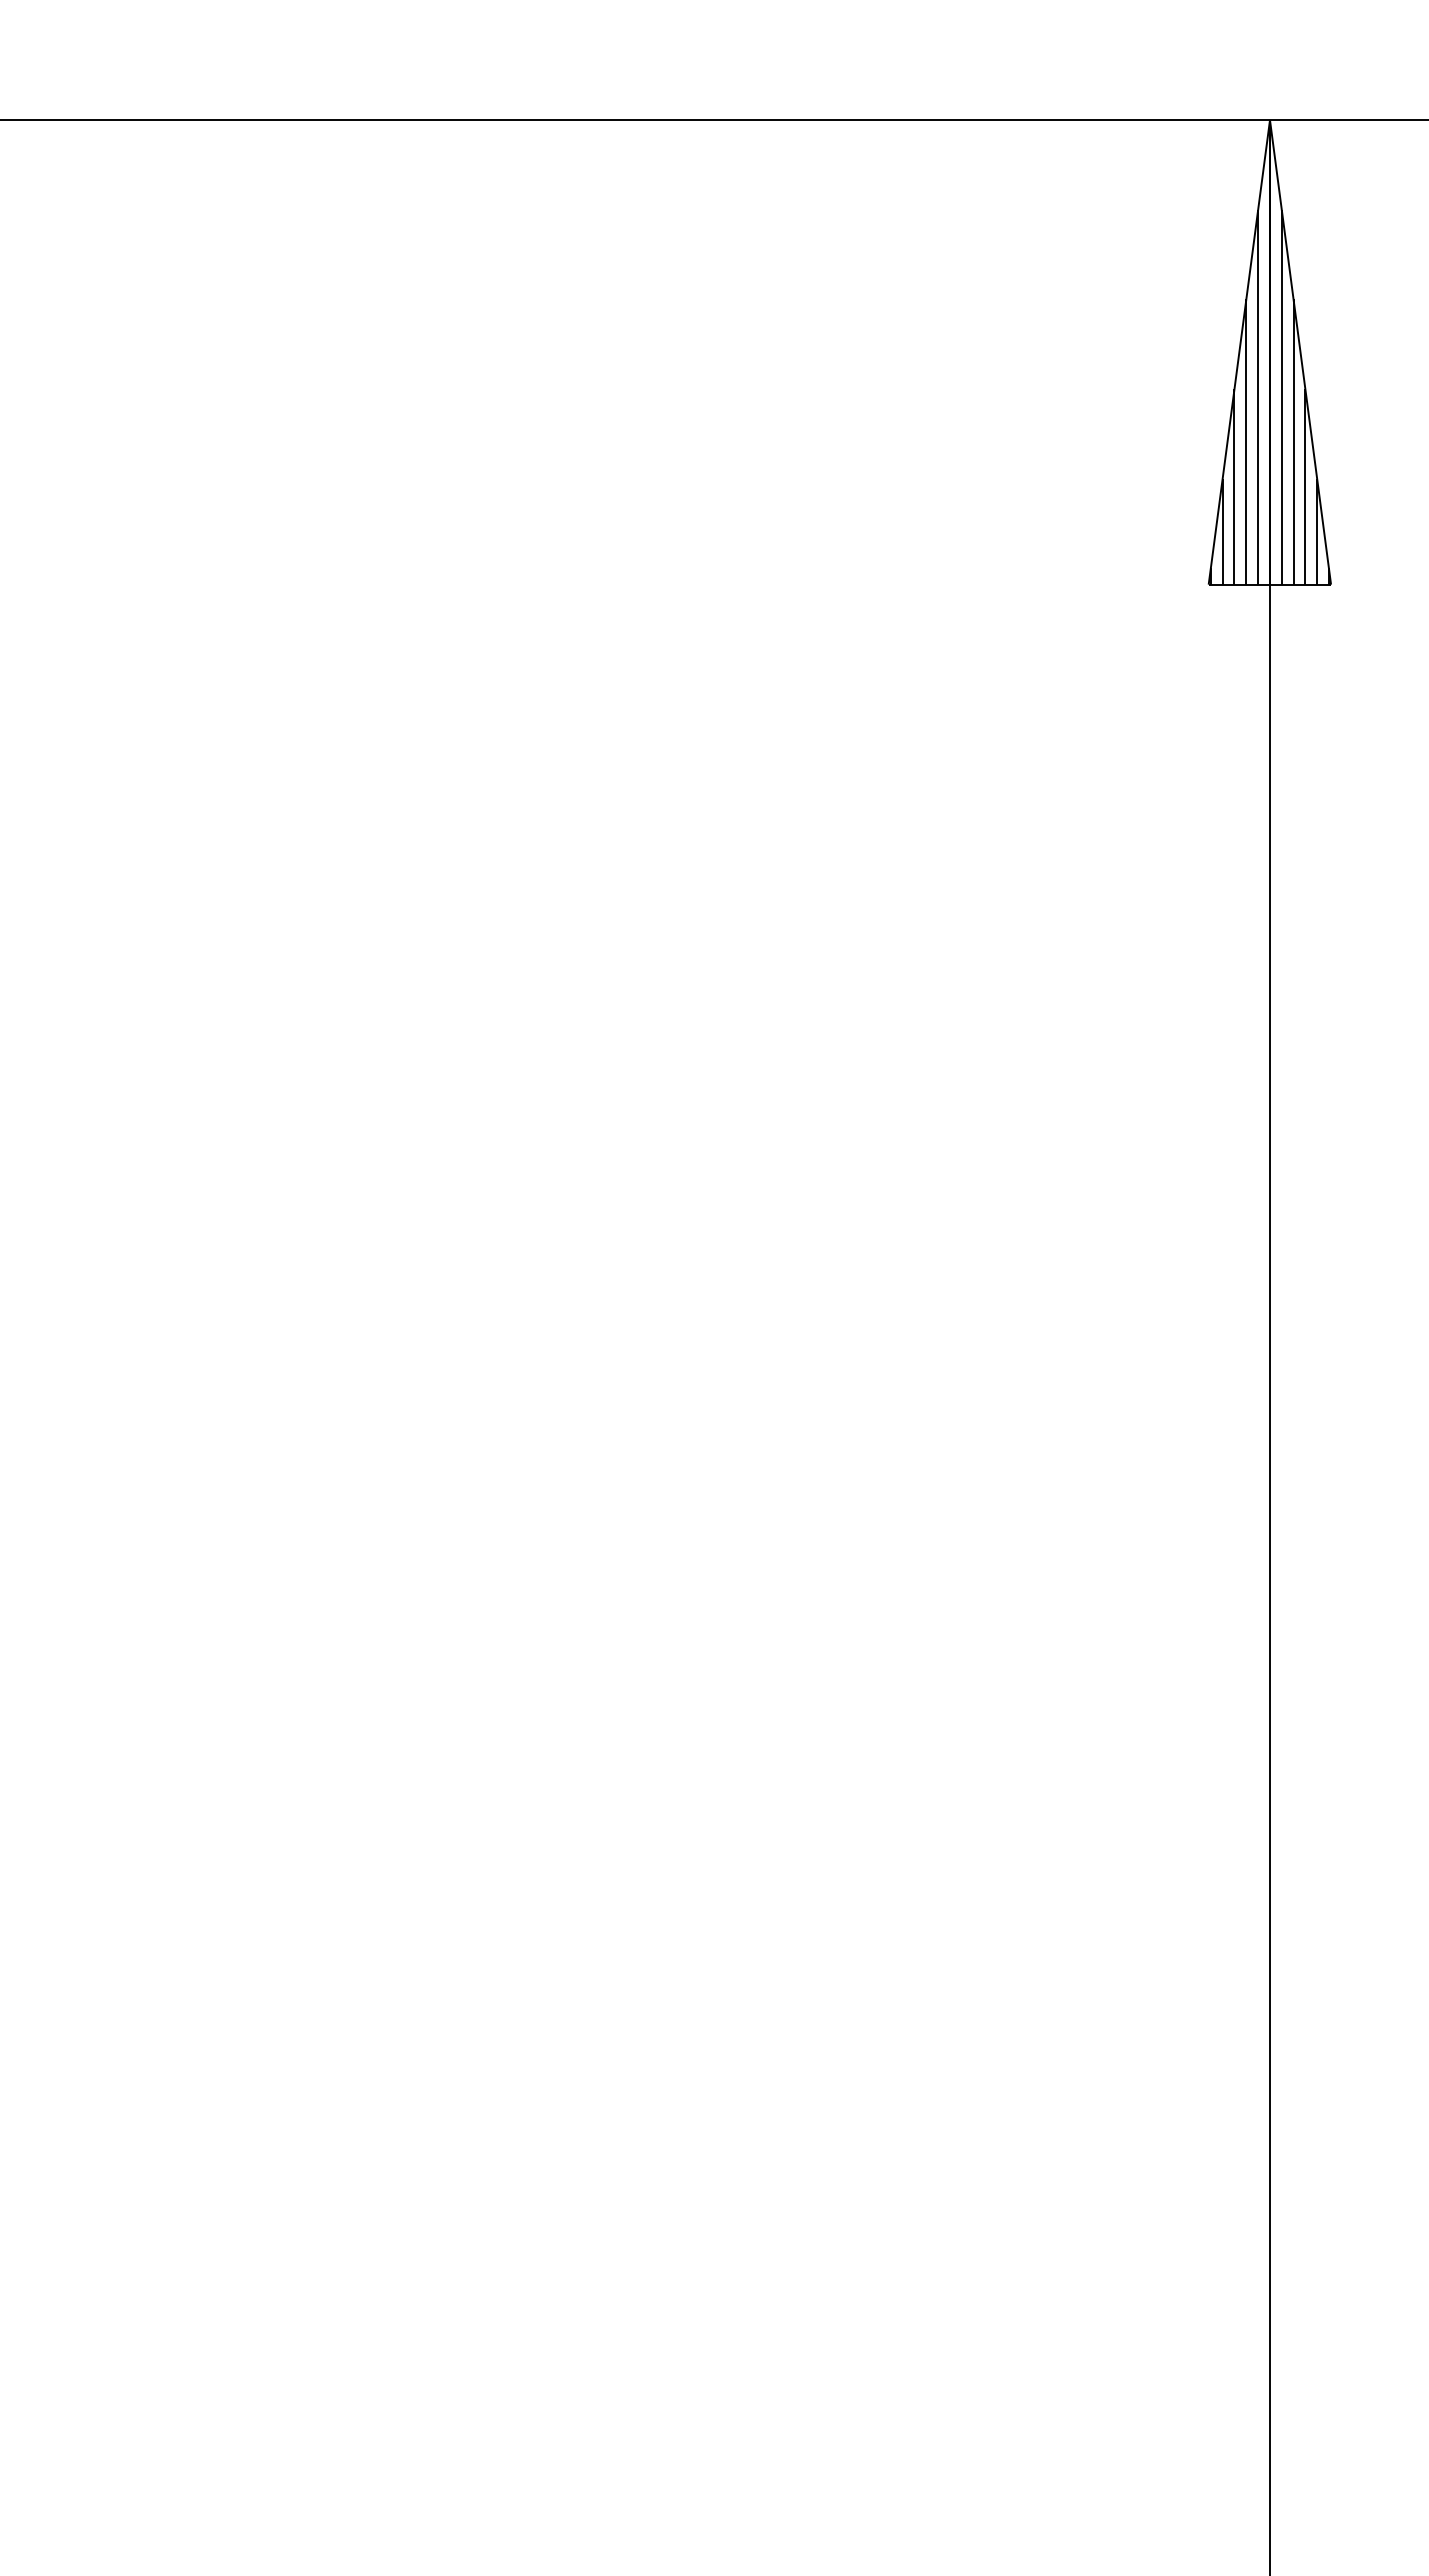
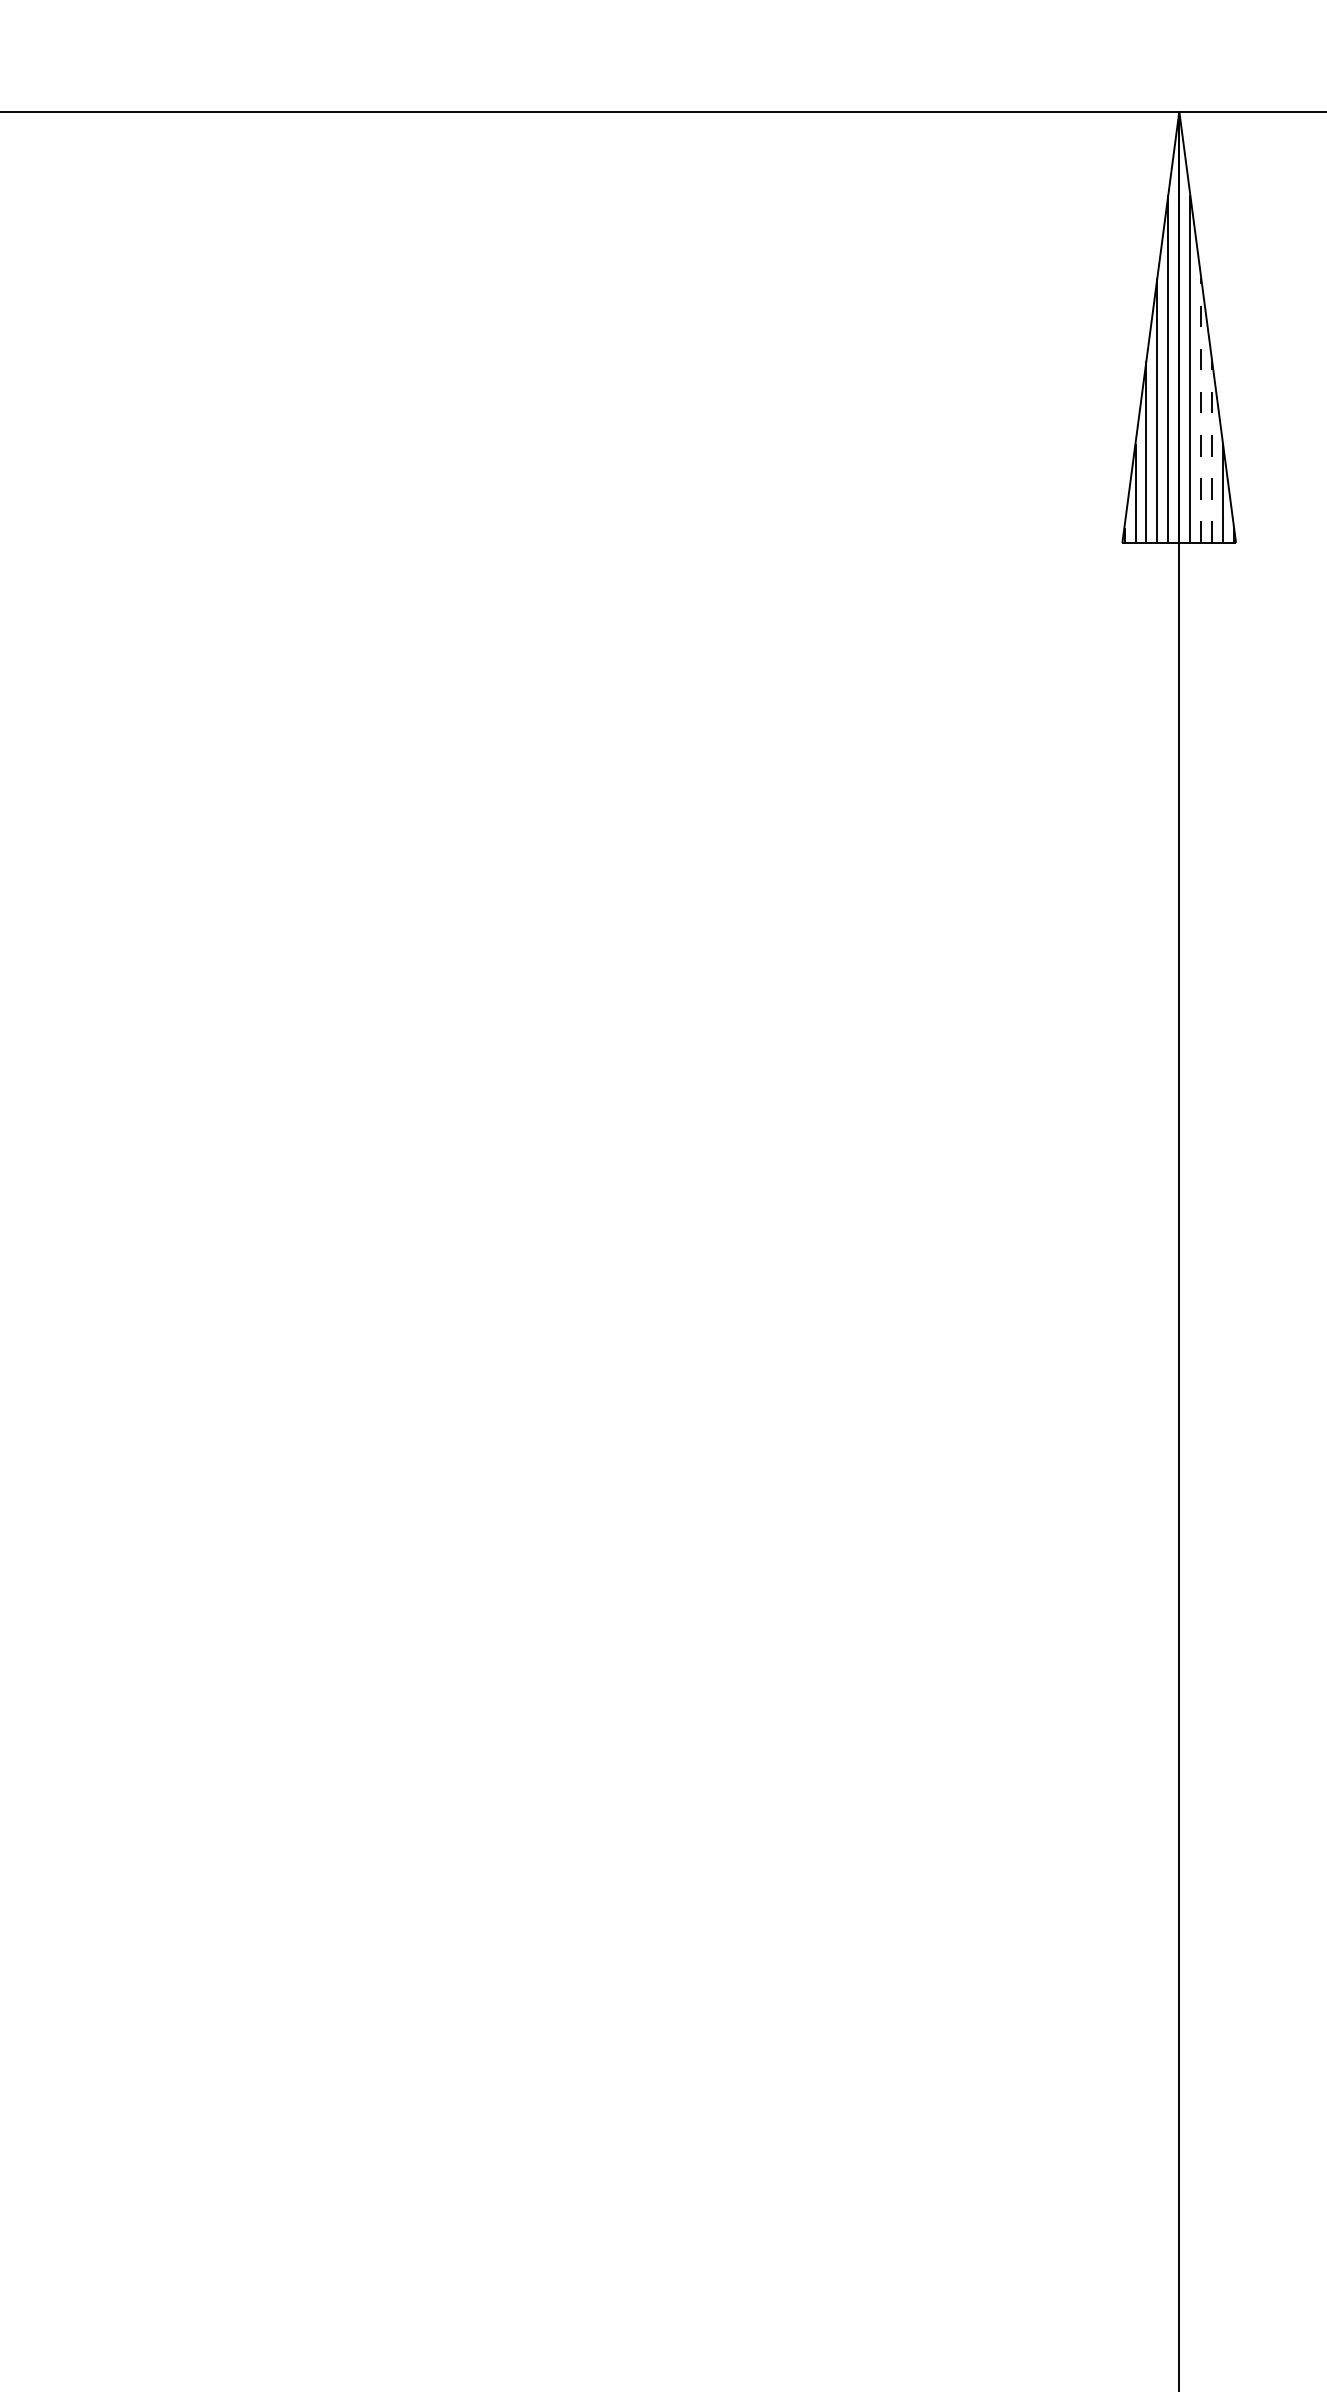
line: (1293, 442) -> (1201, 410), solid -> dashed
line: (1305, 486) -> (1212, 451), solid -> dashed

